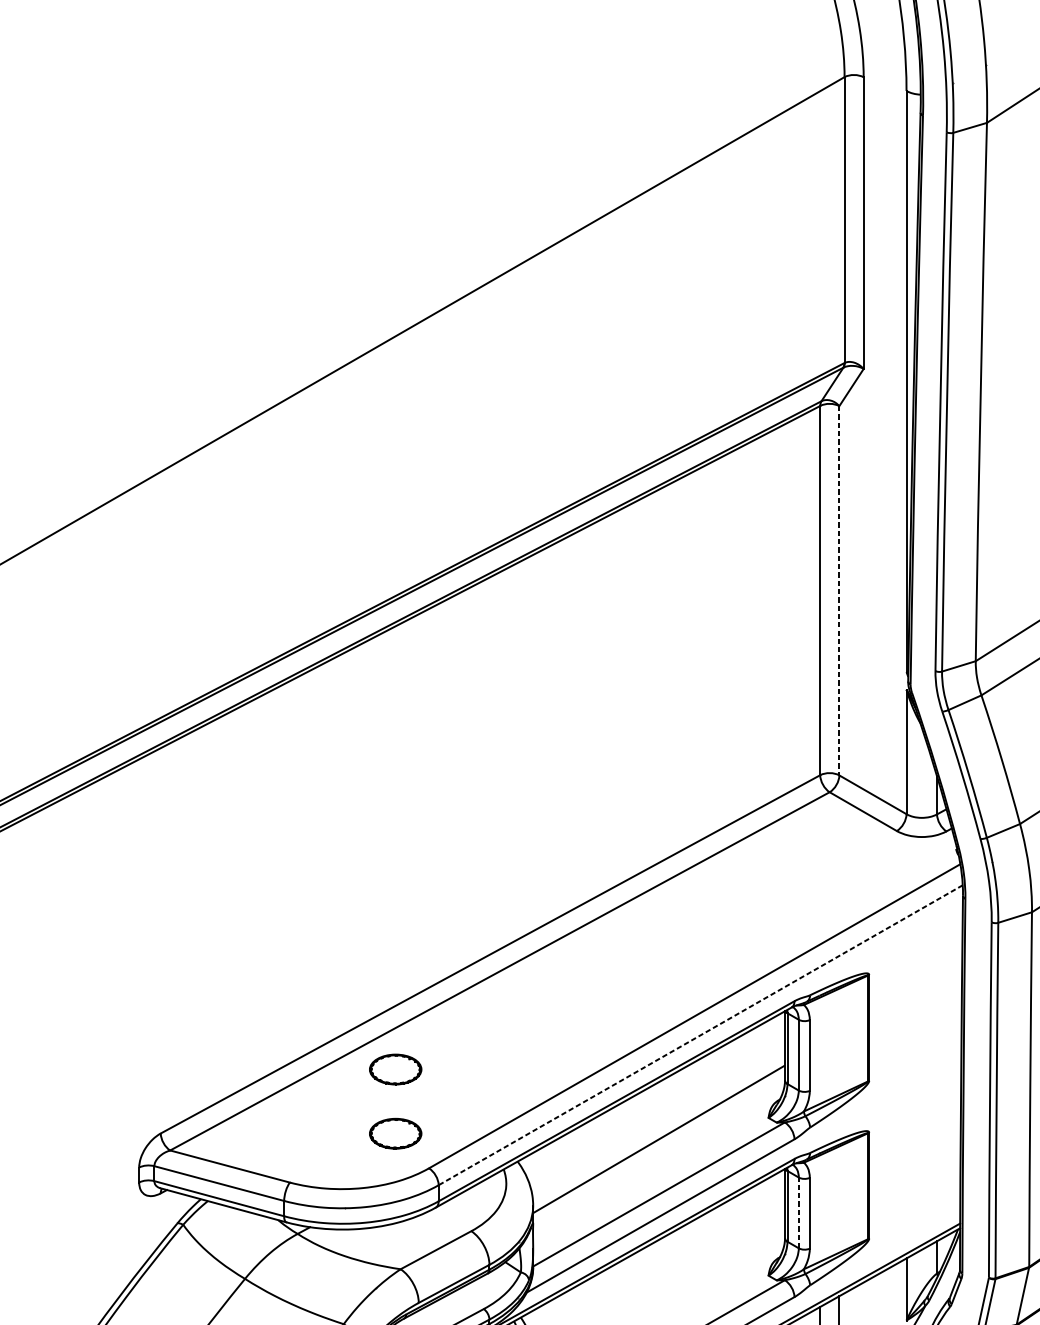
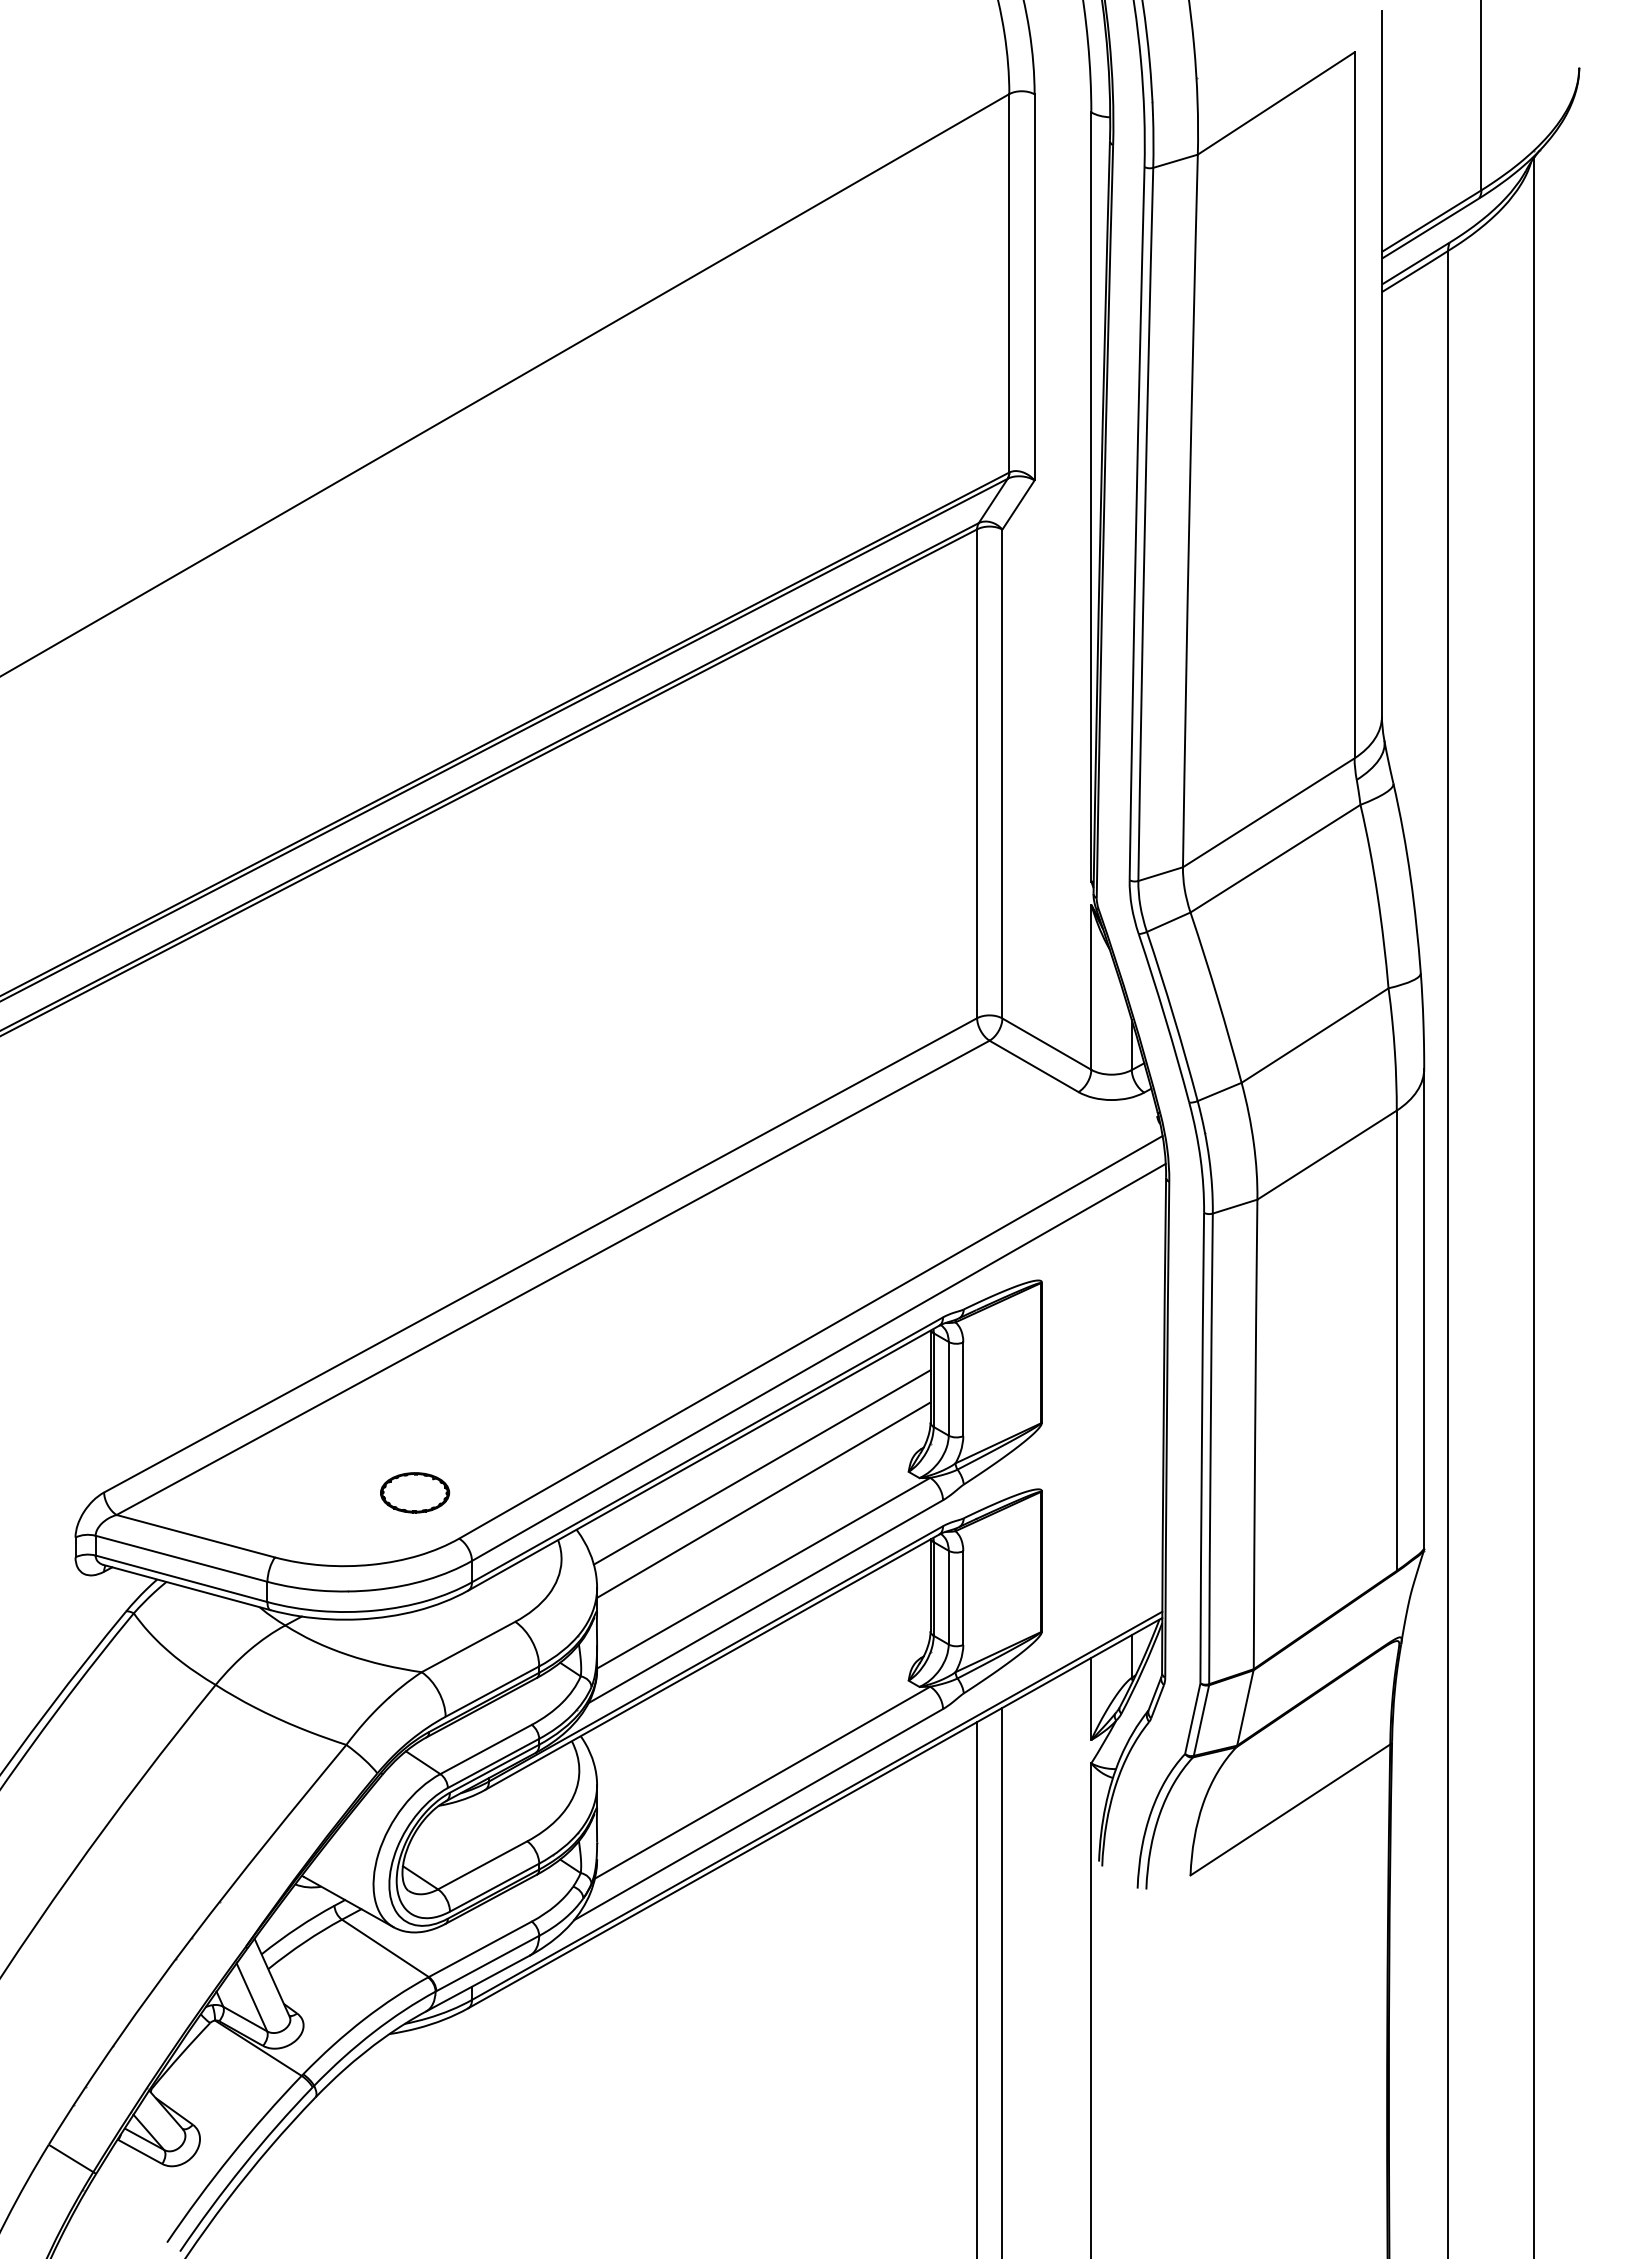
line: (839, 591) -> (1002, 774), dashed -> solid
line: (700, 1035) -> (818, 1362), dashed -> solid
part: (396, 1069) -> (415, 1407), removed
line: (657, 1114) -> (761, 1467), added
line: (798, 1212) -> (948, 1597), dashed -> solid

